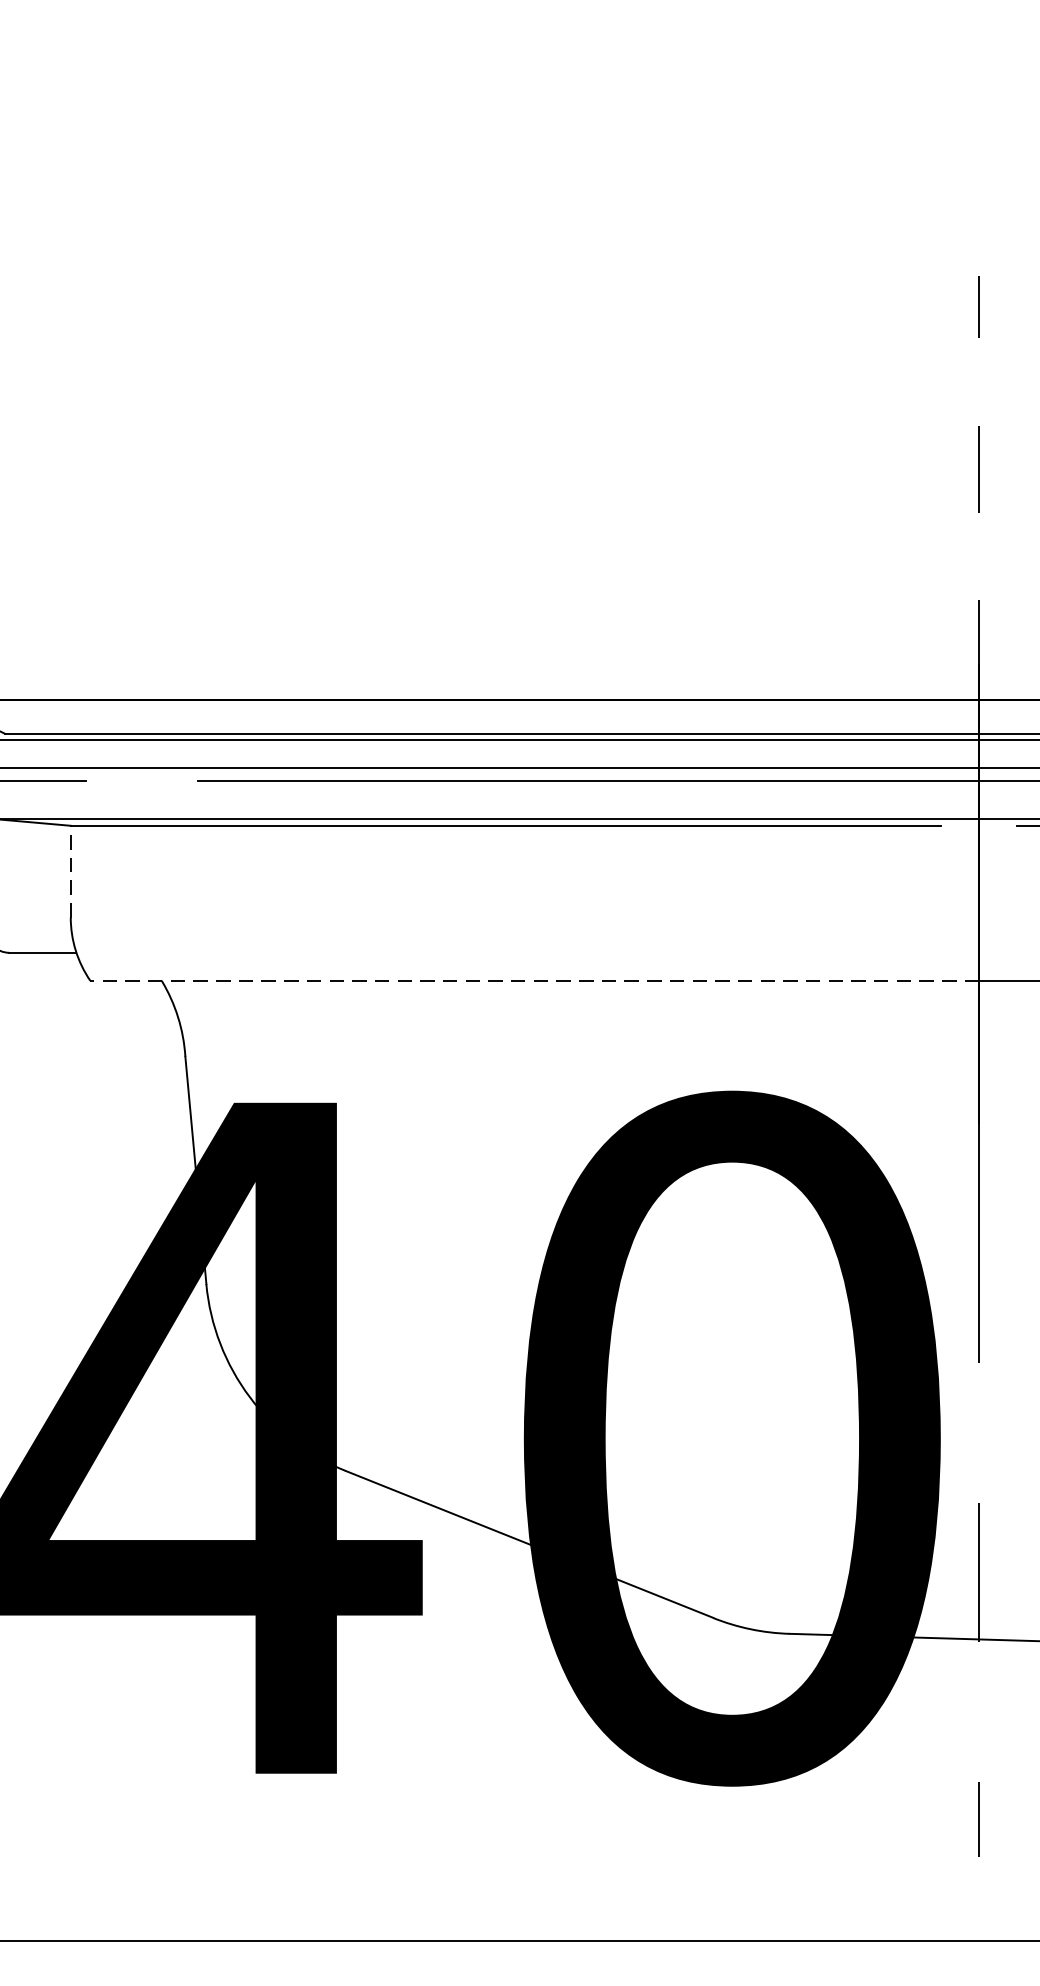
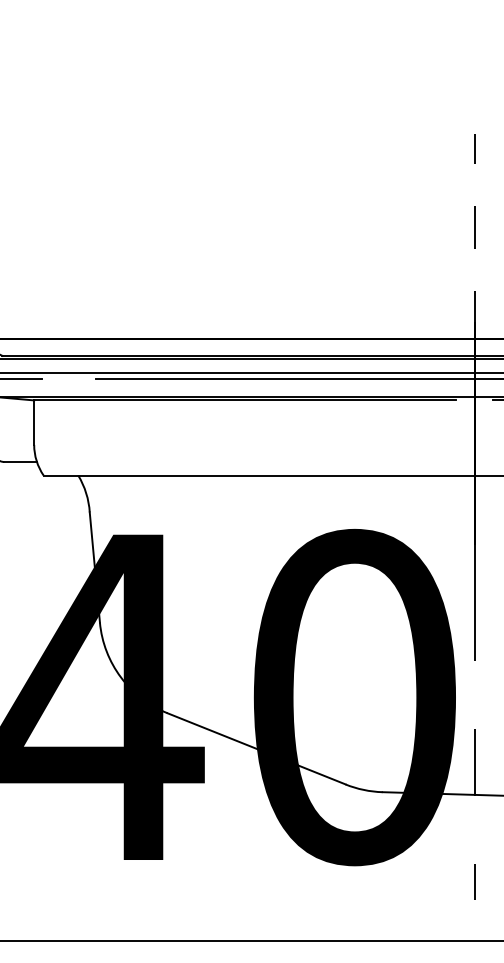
line: (71, 871) -> (34, 422), dashed -> solid
line: (533, 980) -> (258, 475), dashed -> solid

